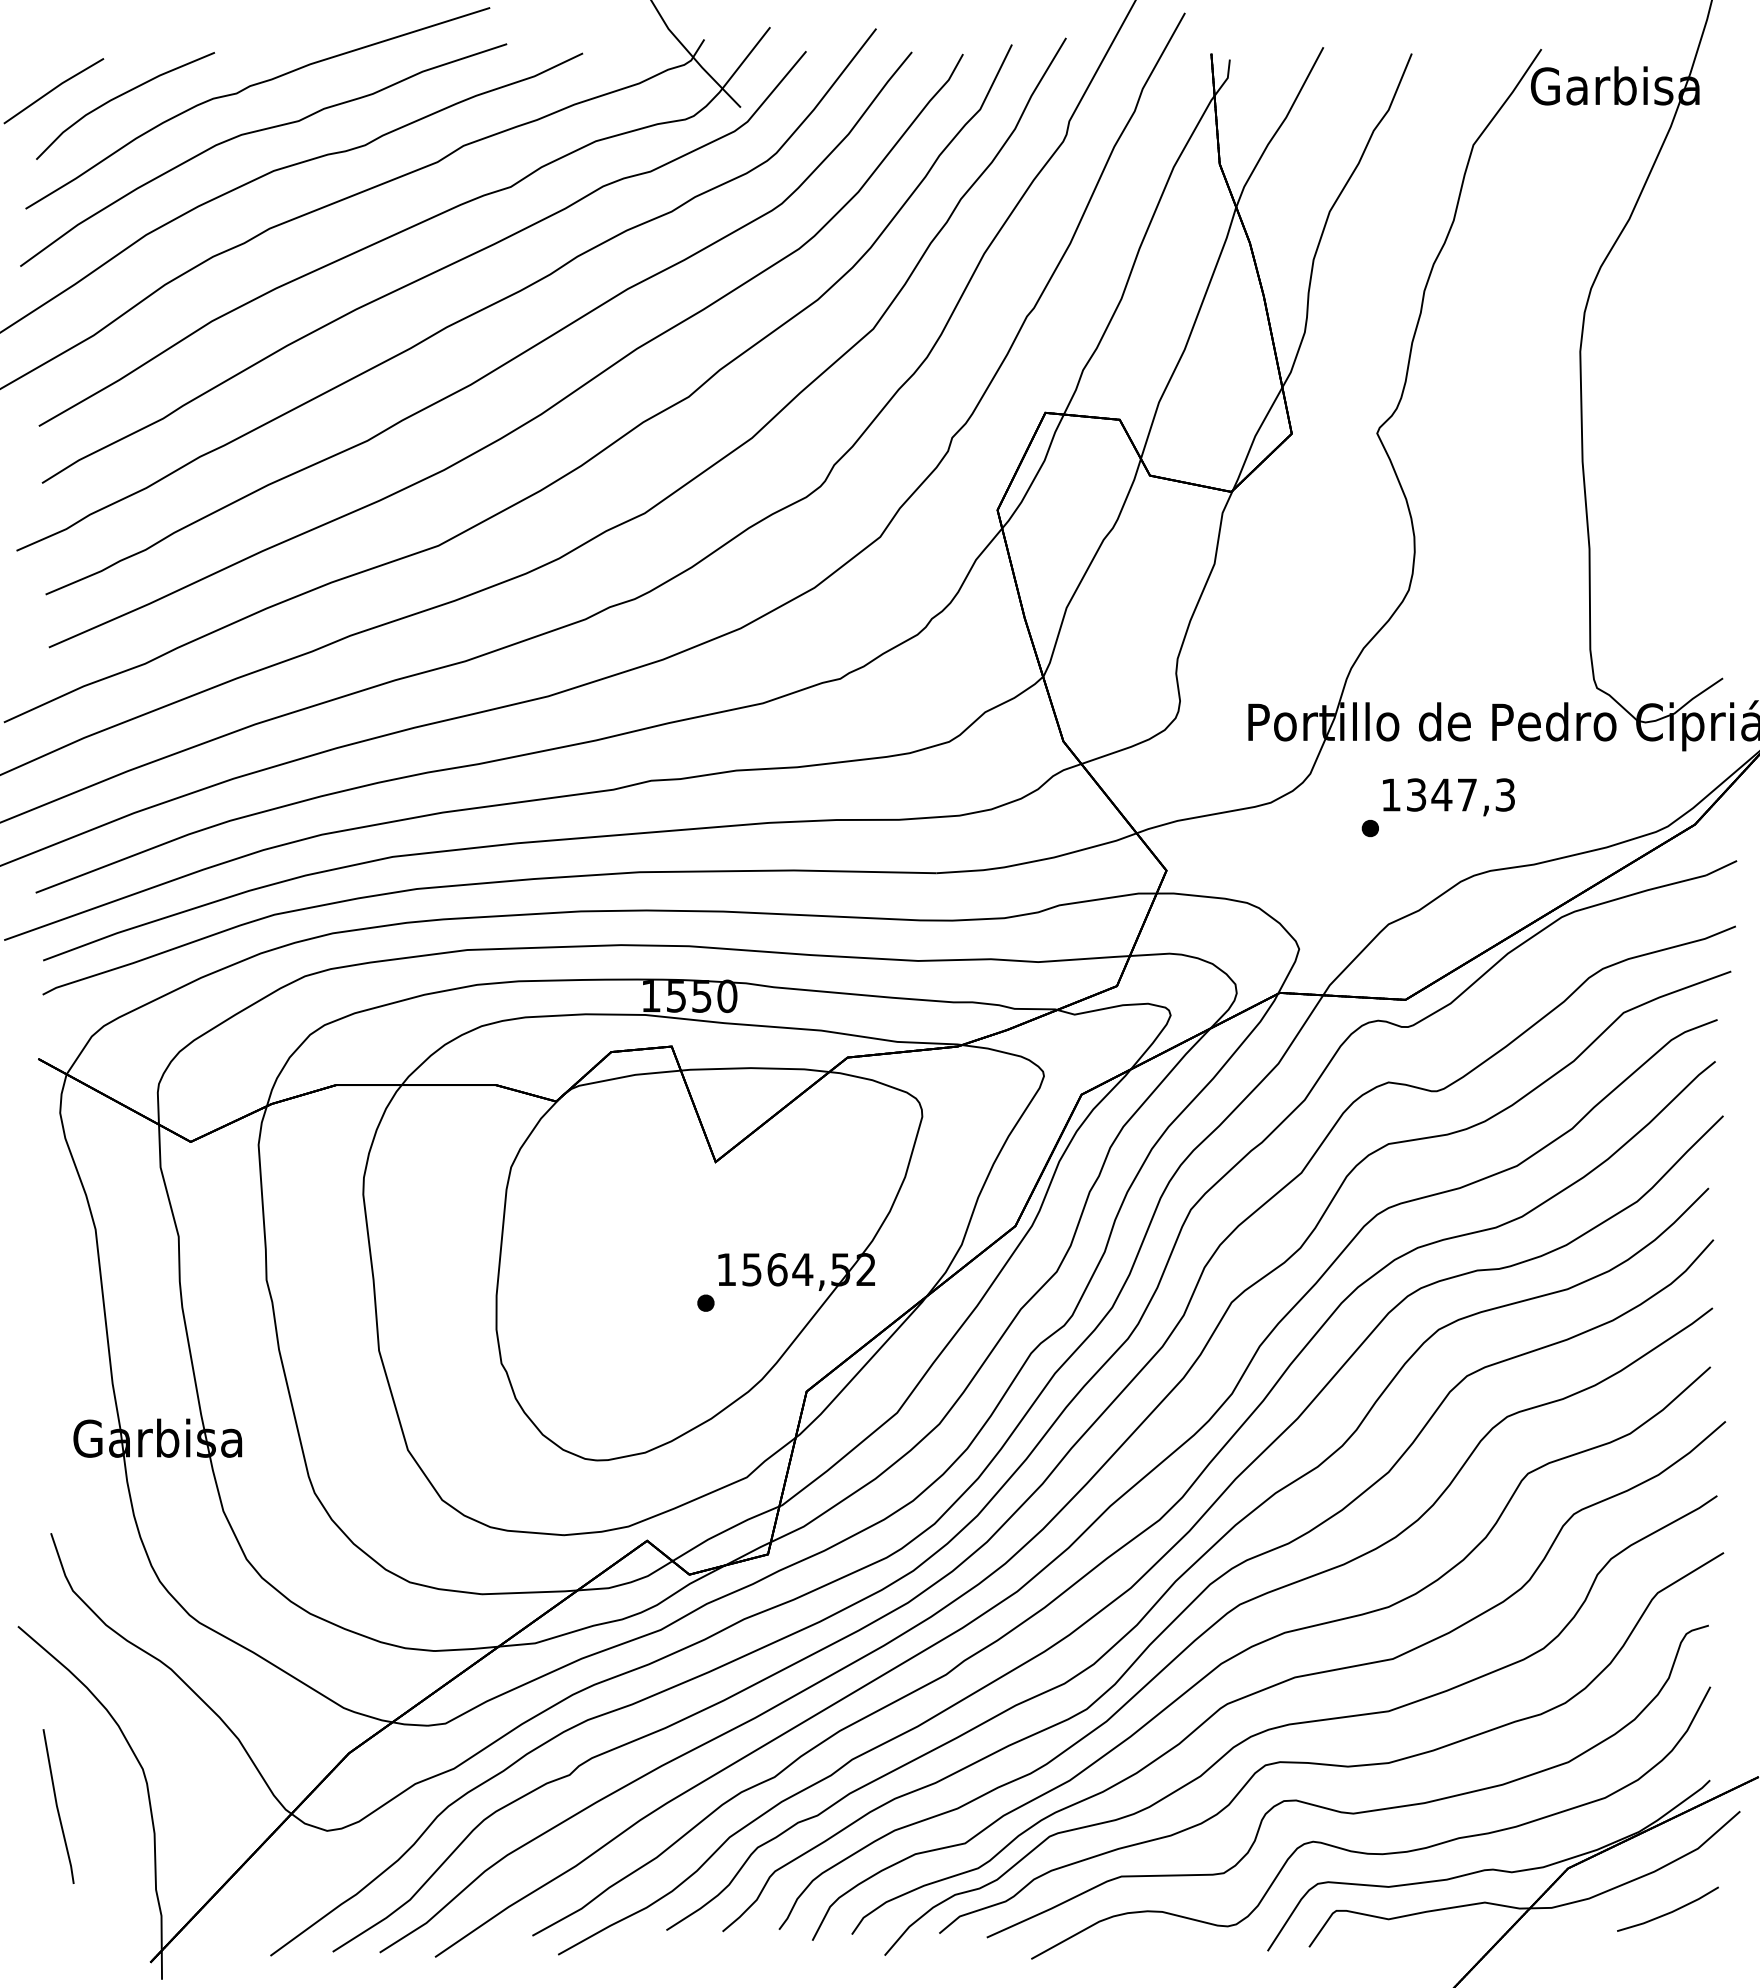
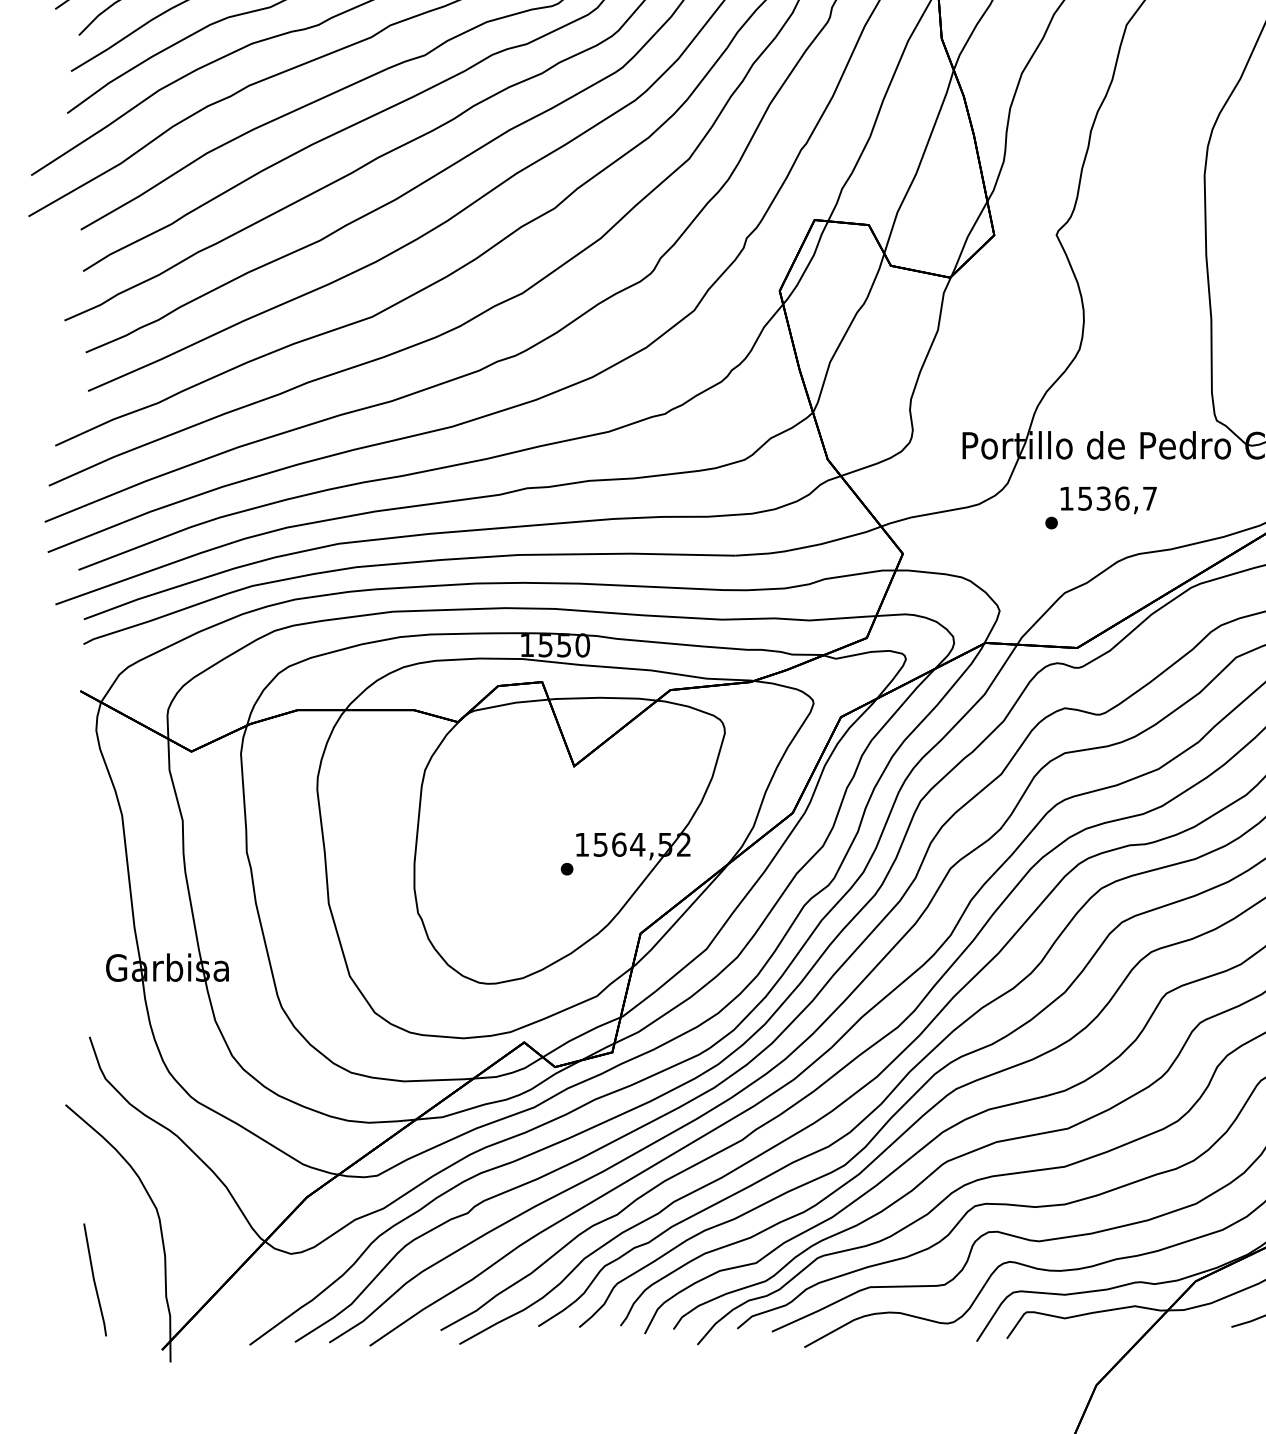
text: (1460, 794) -> (1117, 498), 1347,3 -> 1536,7
line: (57, 1806) -> (94, 1279), moved

